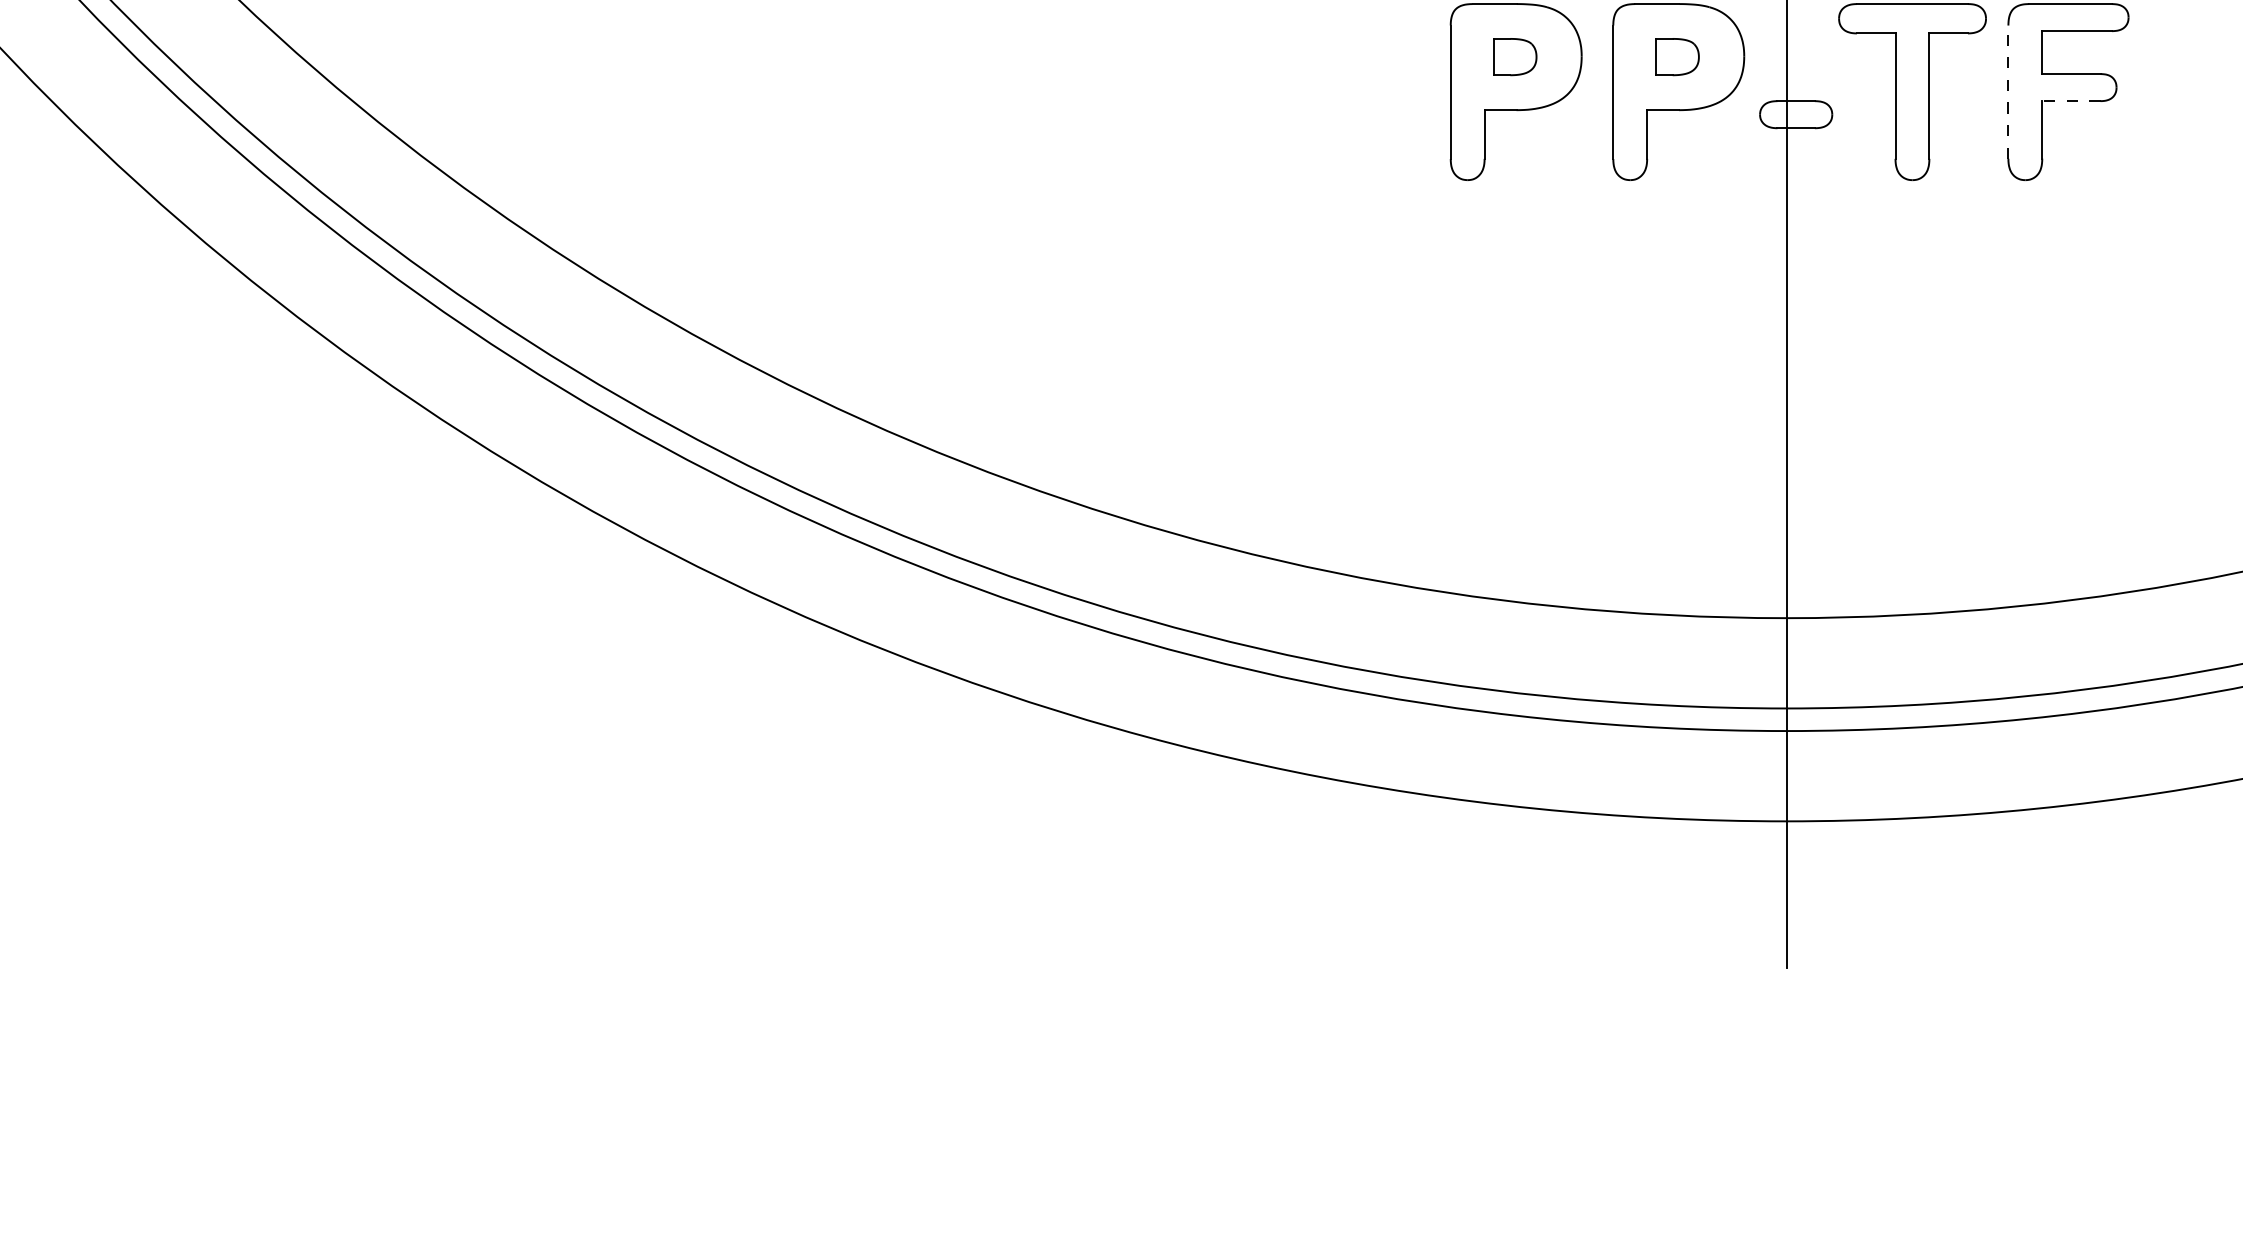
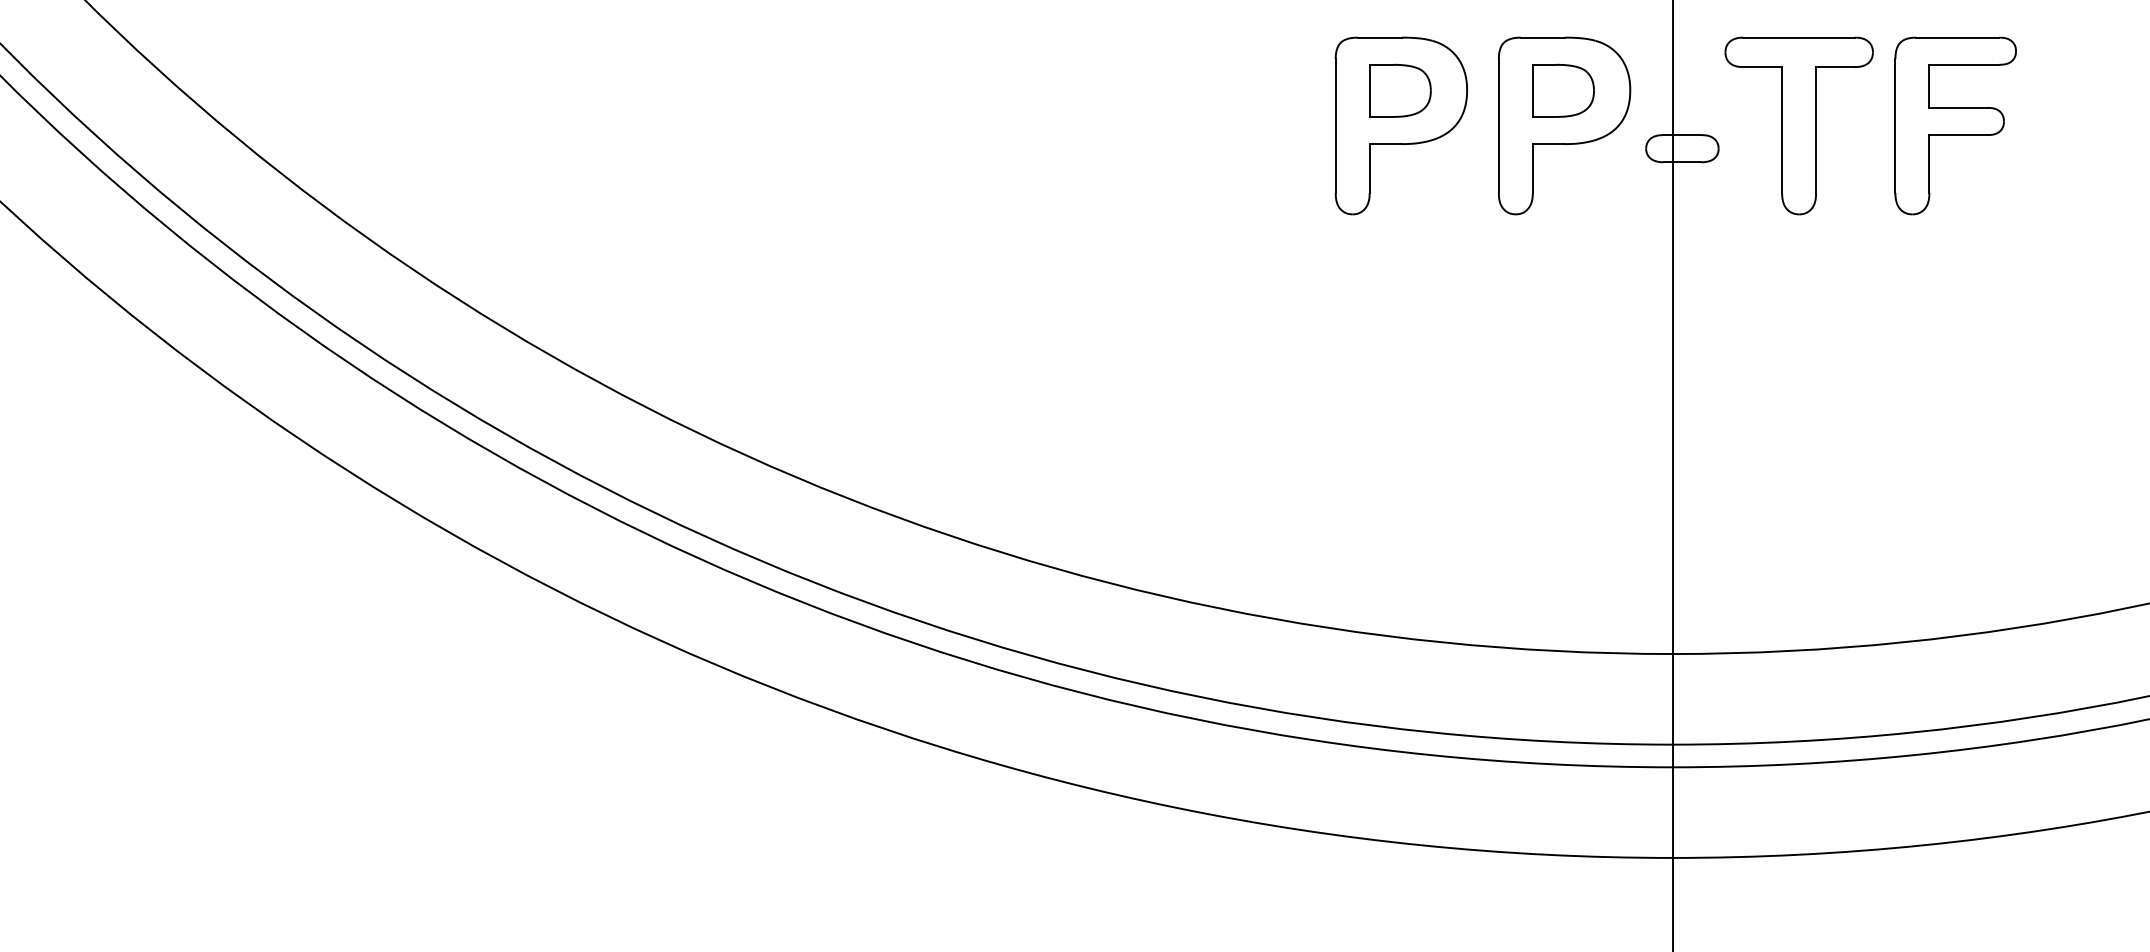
part: (1515, 56) -> (1400, 90), size x1.43
part: (1677, 56) -> (1563, 90), size x1.43
line: (2008, 92) -> (1895, 126), dashed -> solid
line: (2070, 101) -> (1957, 135), dashed -> solid

